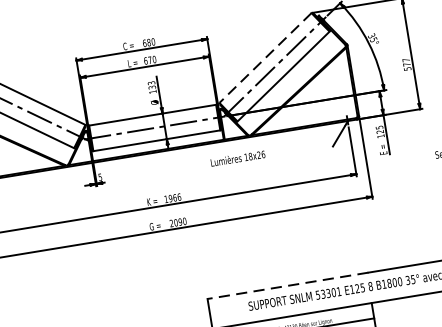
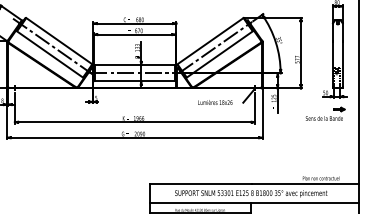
line: (265, 58) -> (210, 41), dashed -> solid
text: (238, 158) -> (215, 102), moved
line: (286, 286) -> (200, 184), dashed -> solid

